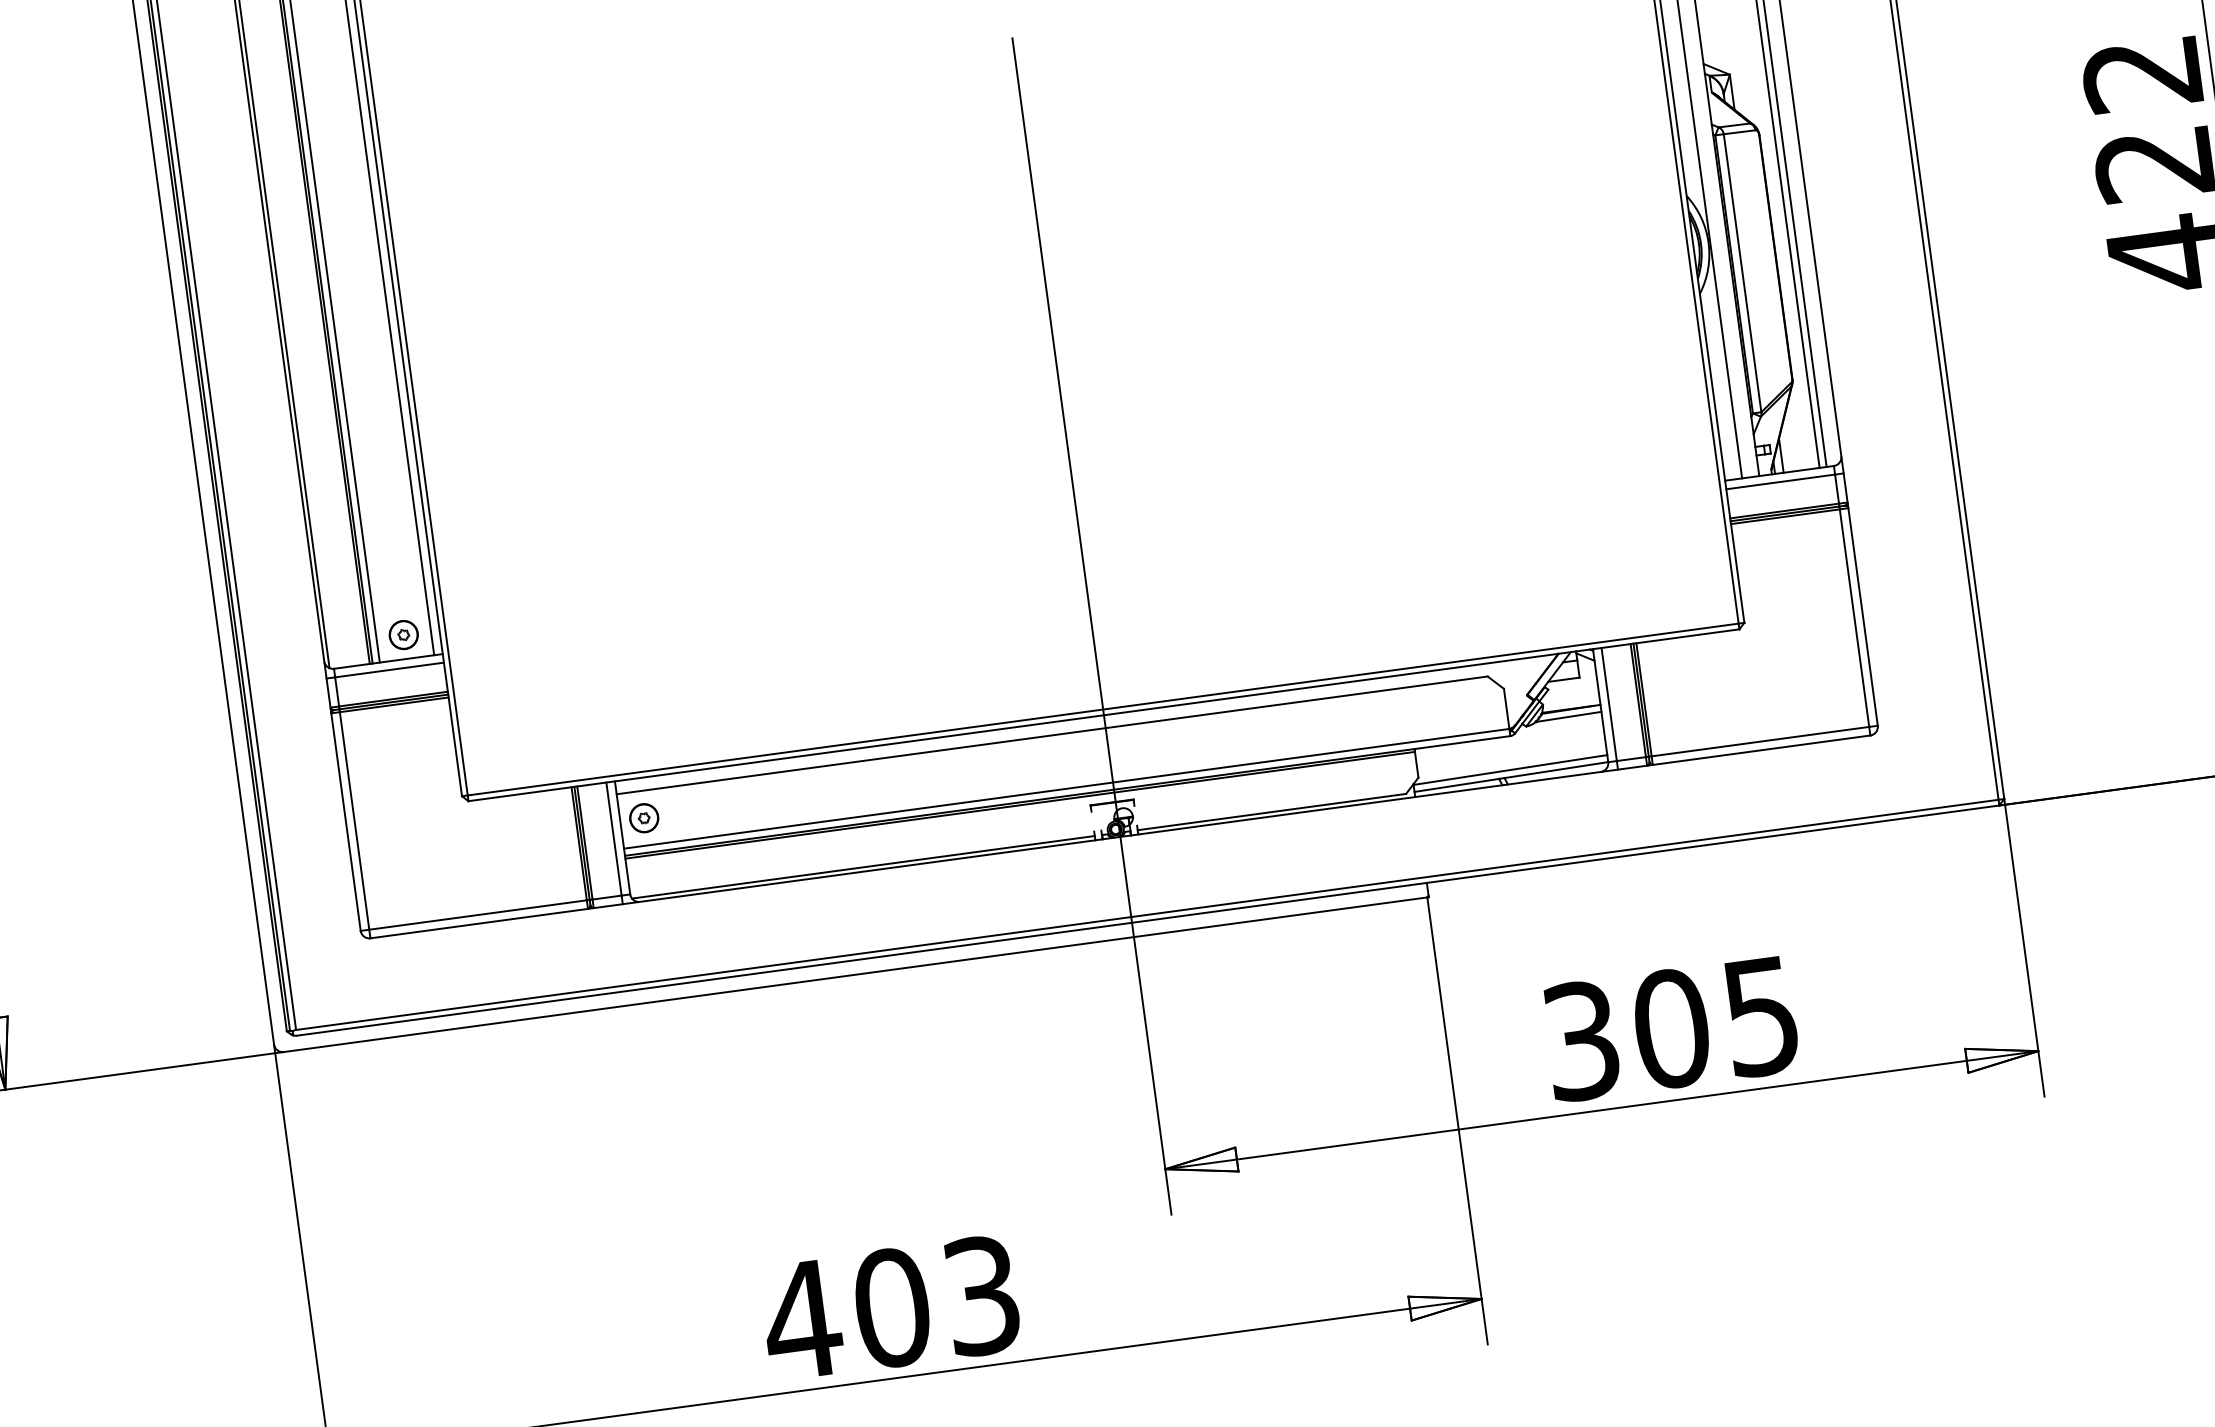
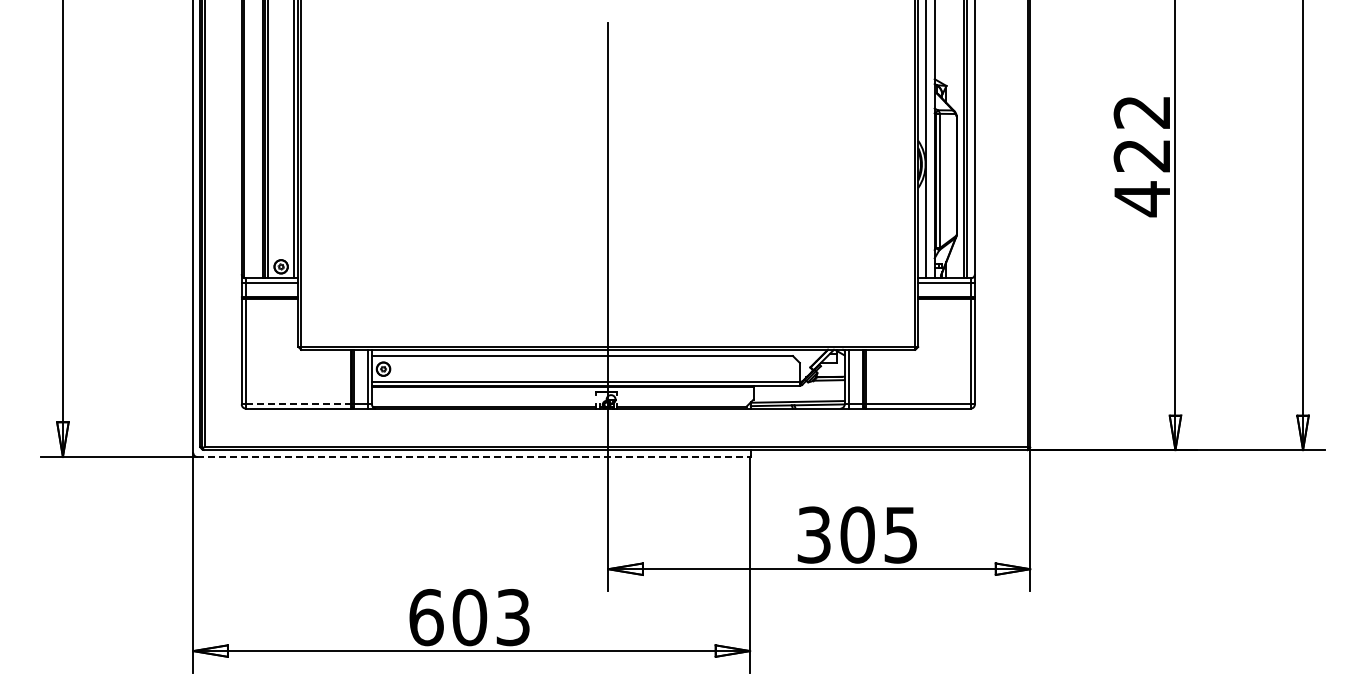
line: (478, 915) -> (298, 404), solid -> dashed
line: (857, 975) -> (474, 457), solid -> dashed
text: (802, 1319) -> (426, 617), 403 -> 603

